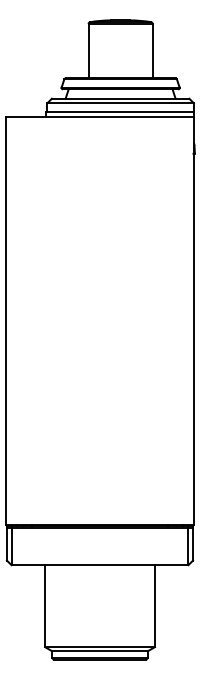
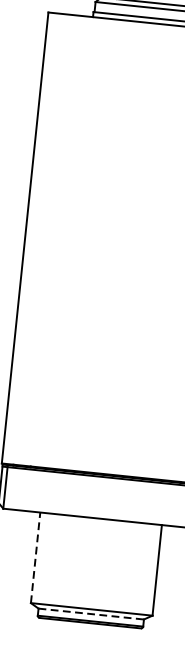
line: (45, 606) -> (36, 558), solid -> dashed
line: (100, 651) -> (91, 614), solid -> dashed

